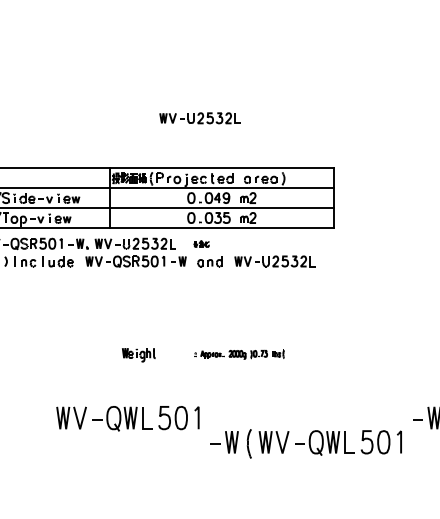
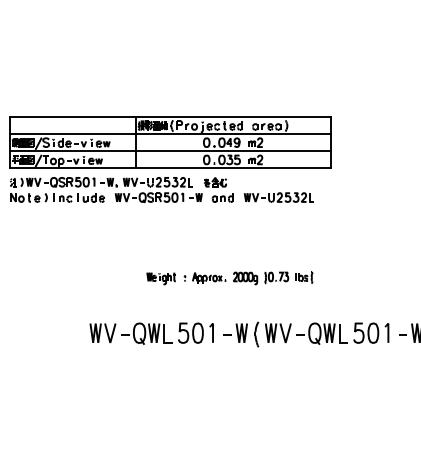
part: (199, 118) -> (213, 73), removed
part: (201, 244) -> (215, 182), size x1.67
part: (239, 354) -> (248, 278), size x1.67
part: (306, 443) -> (306, 334), moved

